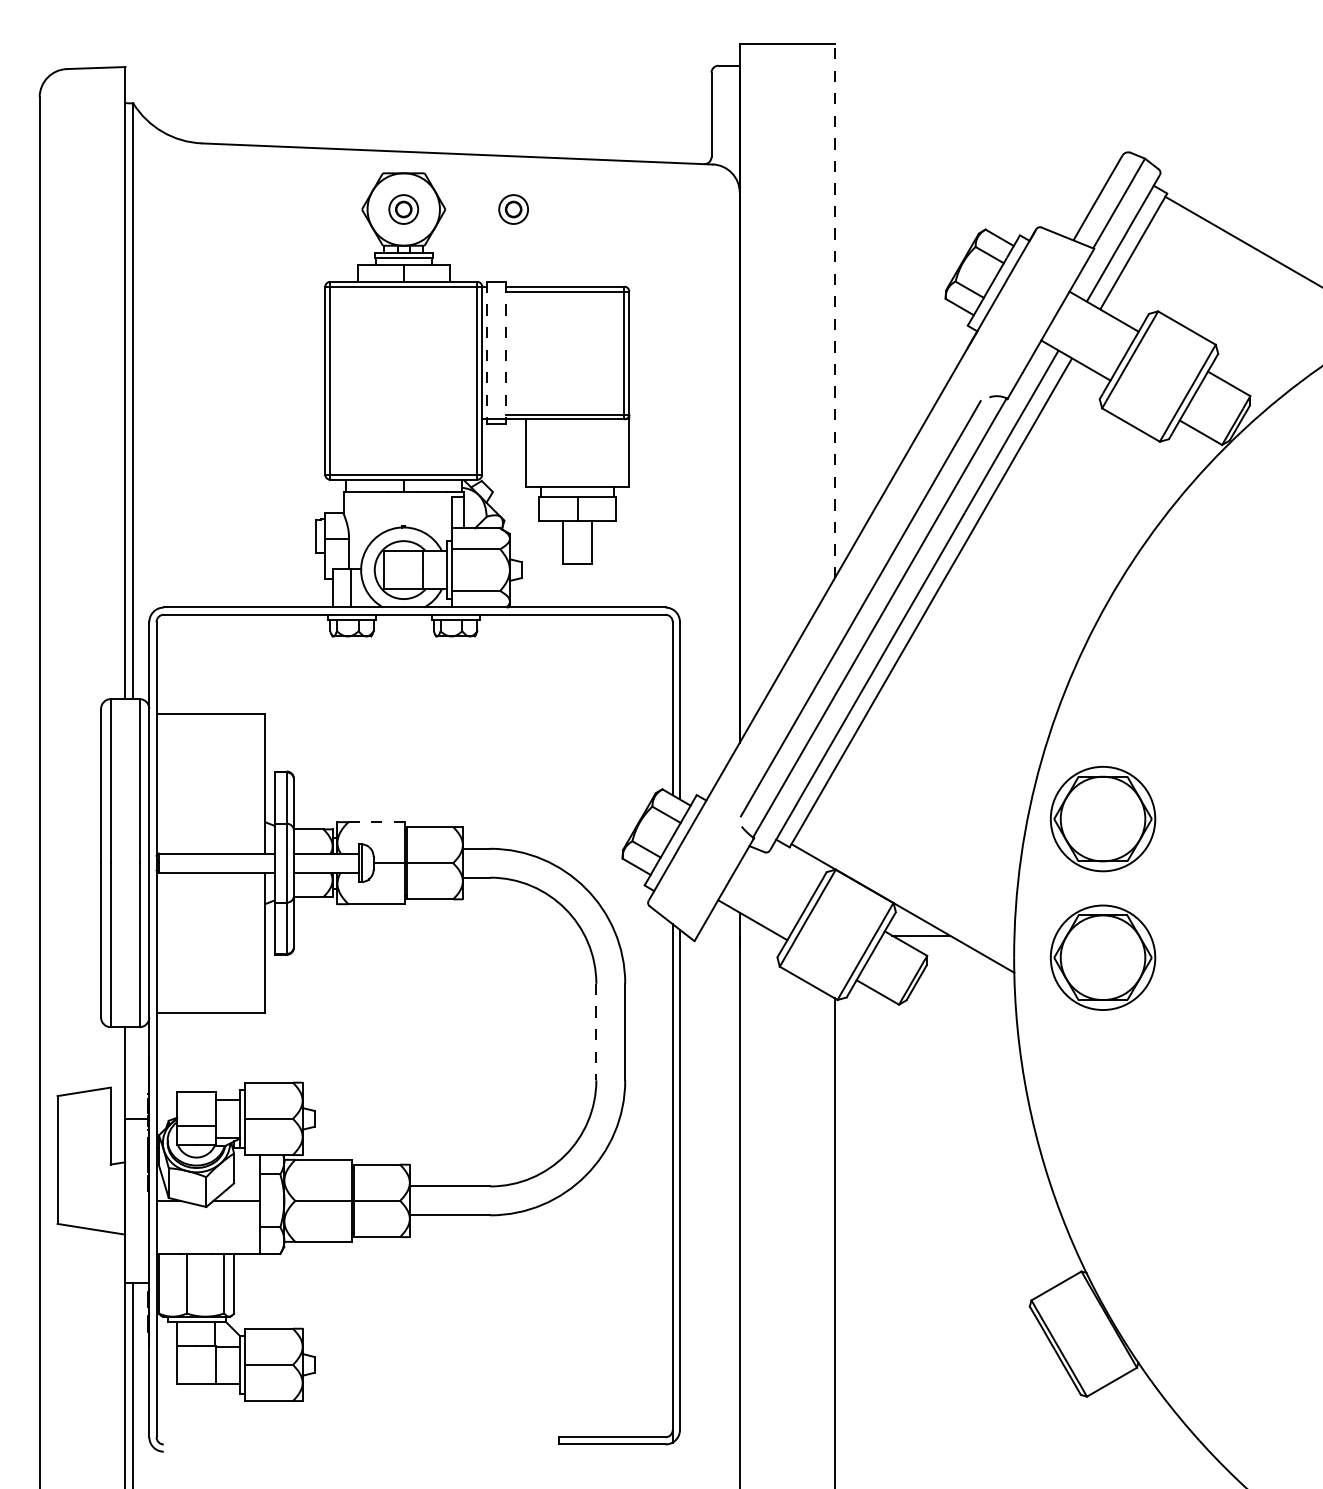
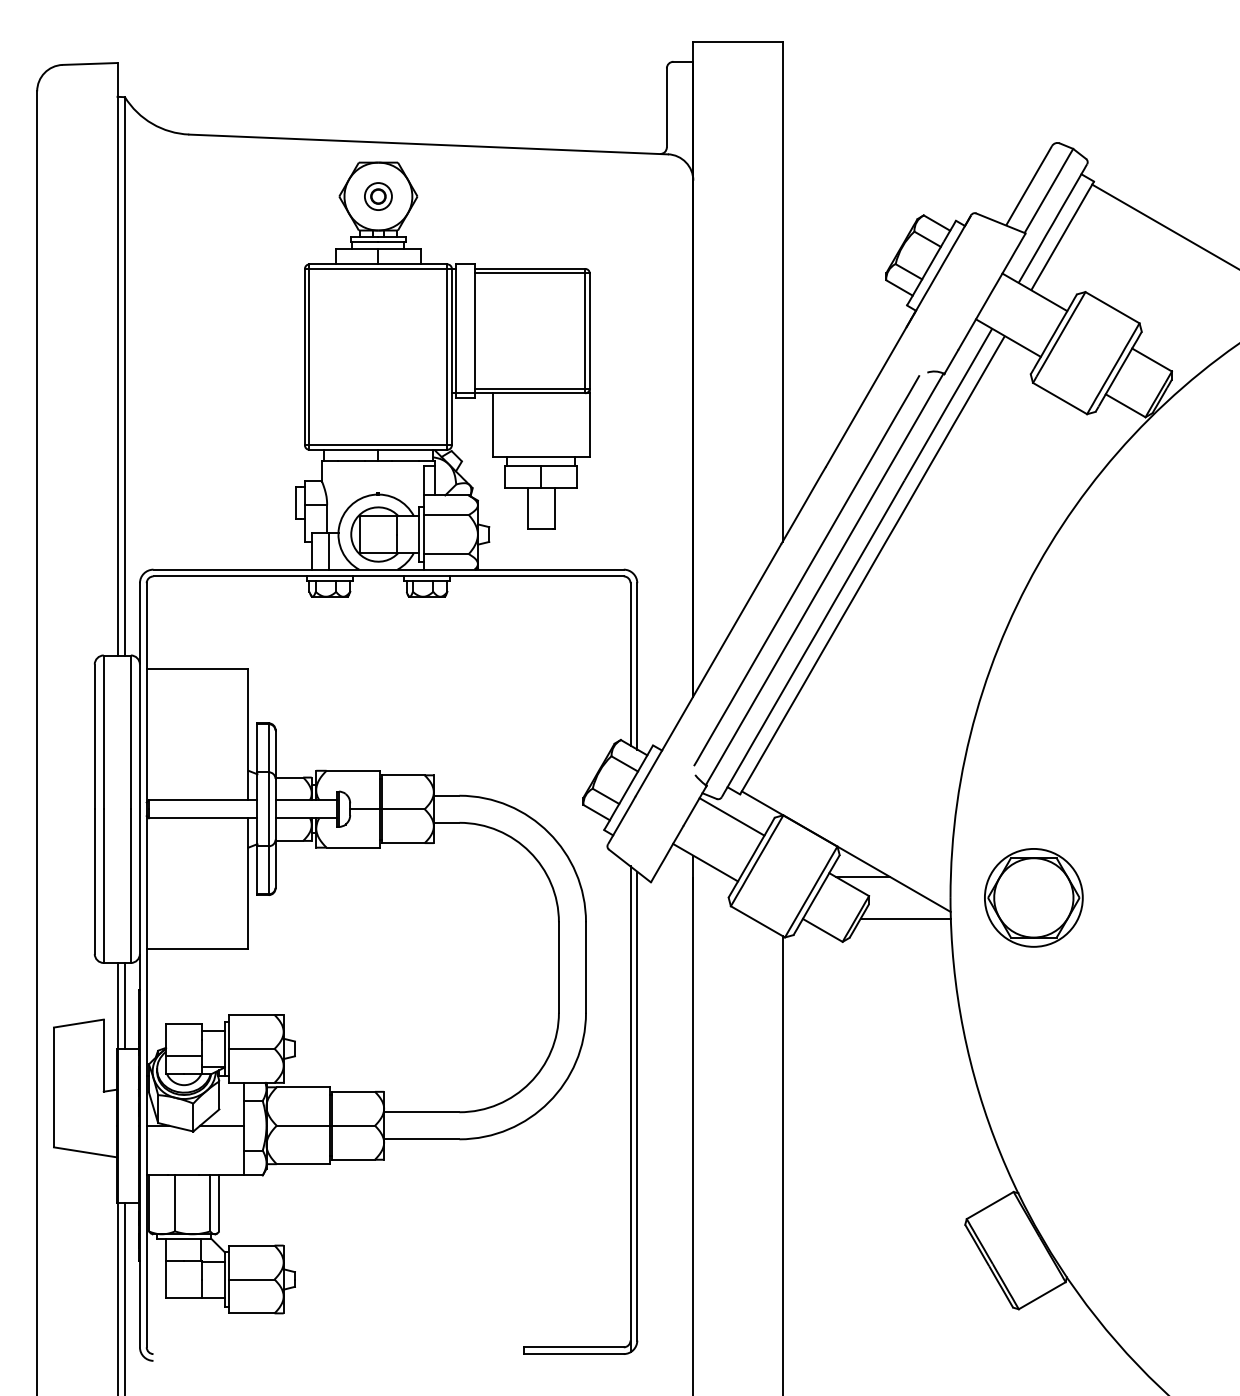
part: (513, 209) -> (481, 196), removed
line: (834, 310) -> (782, 291), dashed -> solid
line: (487, 351) -> (456, 329), dashed -> solid
line: (506, 351) -> (474, 329), dashed -> solid
part: (1102, 818) -> (1033, 767), removed
line: (377, 821) -> (353, 770), dashed -> solid
line: (780, 870) -> (731, 816), added
line: (966, 979) -> (905, 918), added
line: (595, 1033) -> (558, 968), dashed -> solid
line: (132, 1072) -> (124, 1005), added

